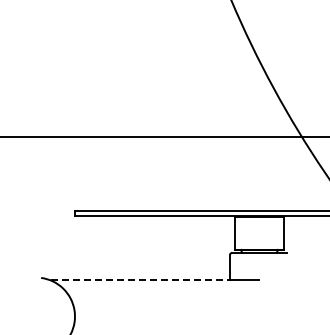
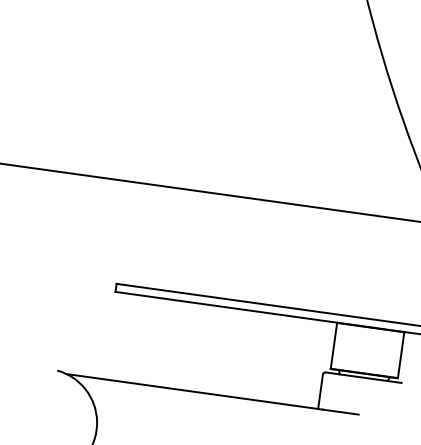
line: (140, 279) -> (194, 391), dashed -> solid

